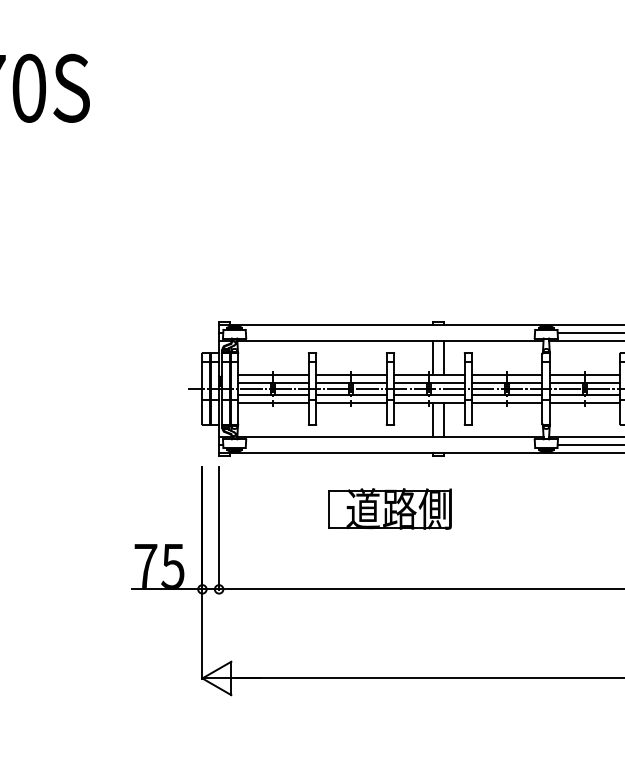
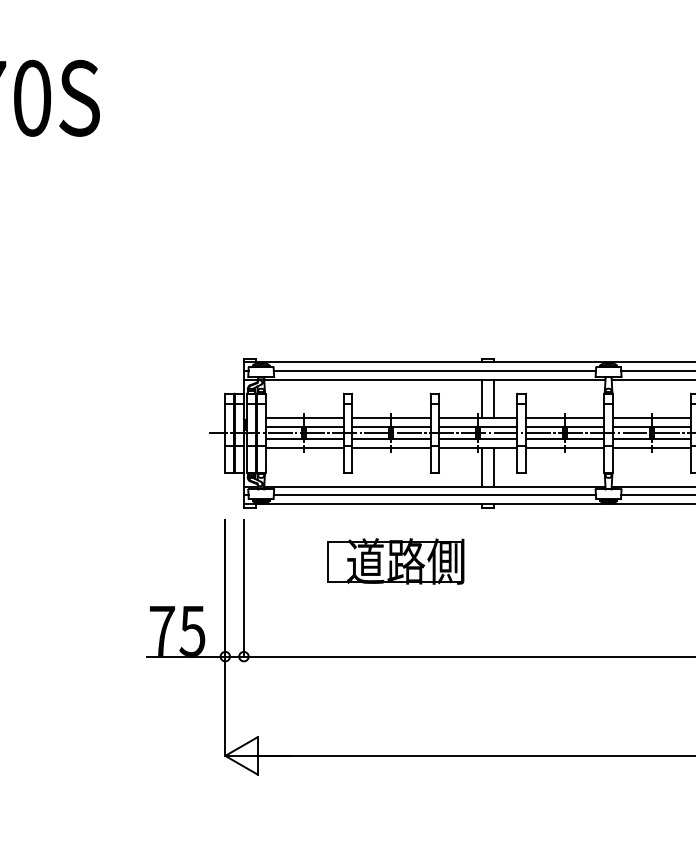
line: (389, 333) -> (433, 371), added
line: (389, 444) -> (433, 495), added
part: (389, 508) -> (394, 560), moved

